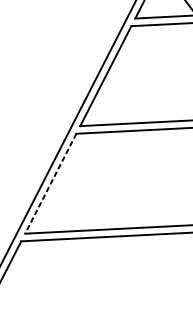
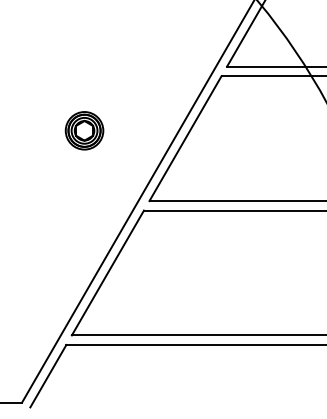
part: (26, 73) -> (84, 130), added
line: (50, 184) -> (107, 273), dashed -> solid

